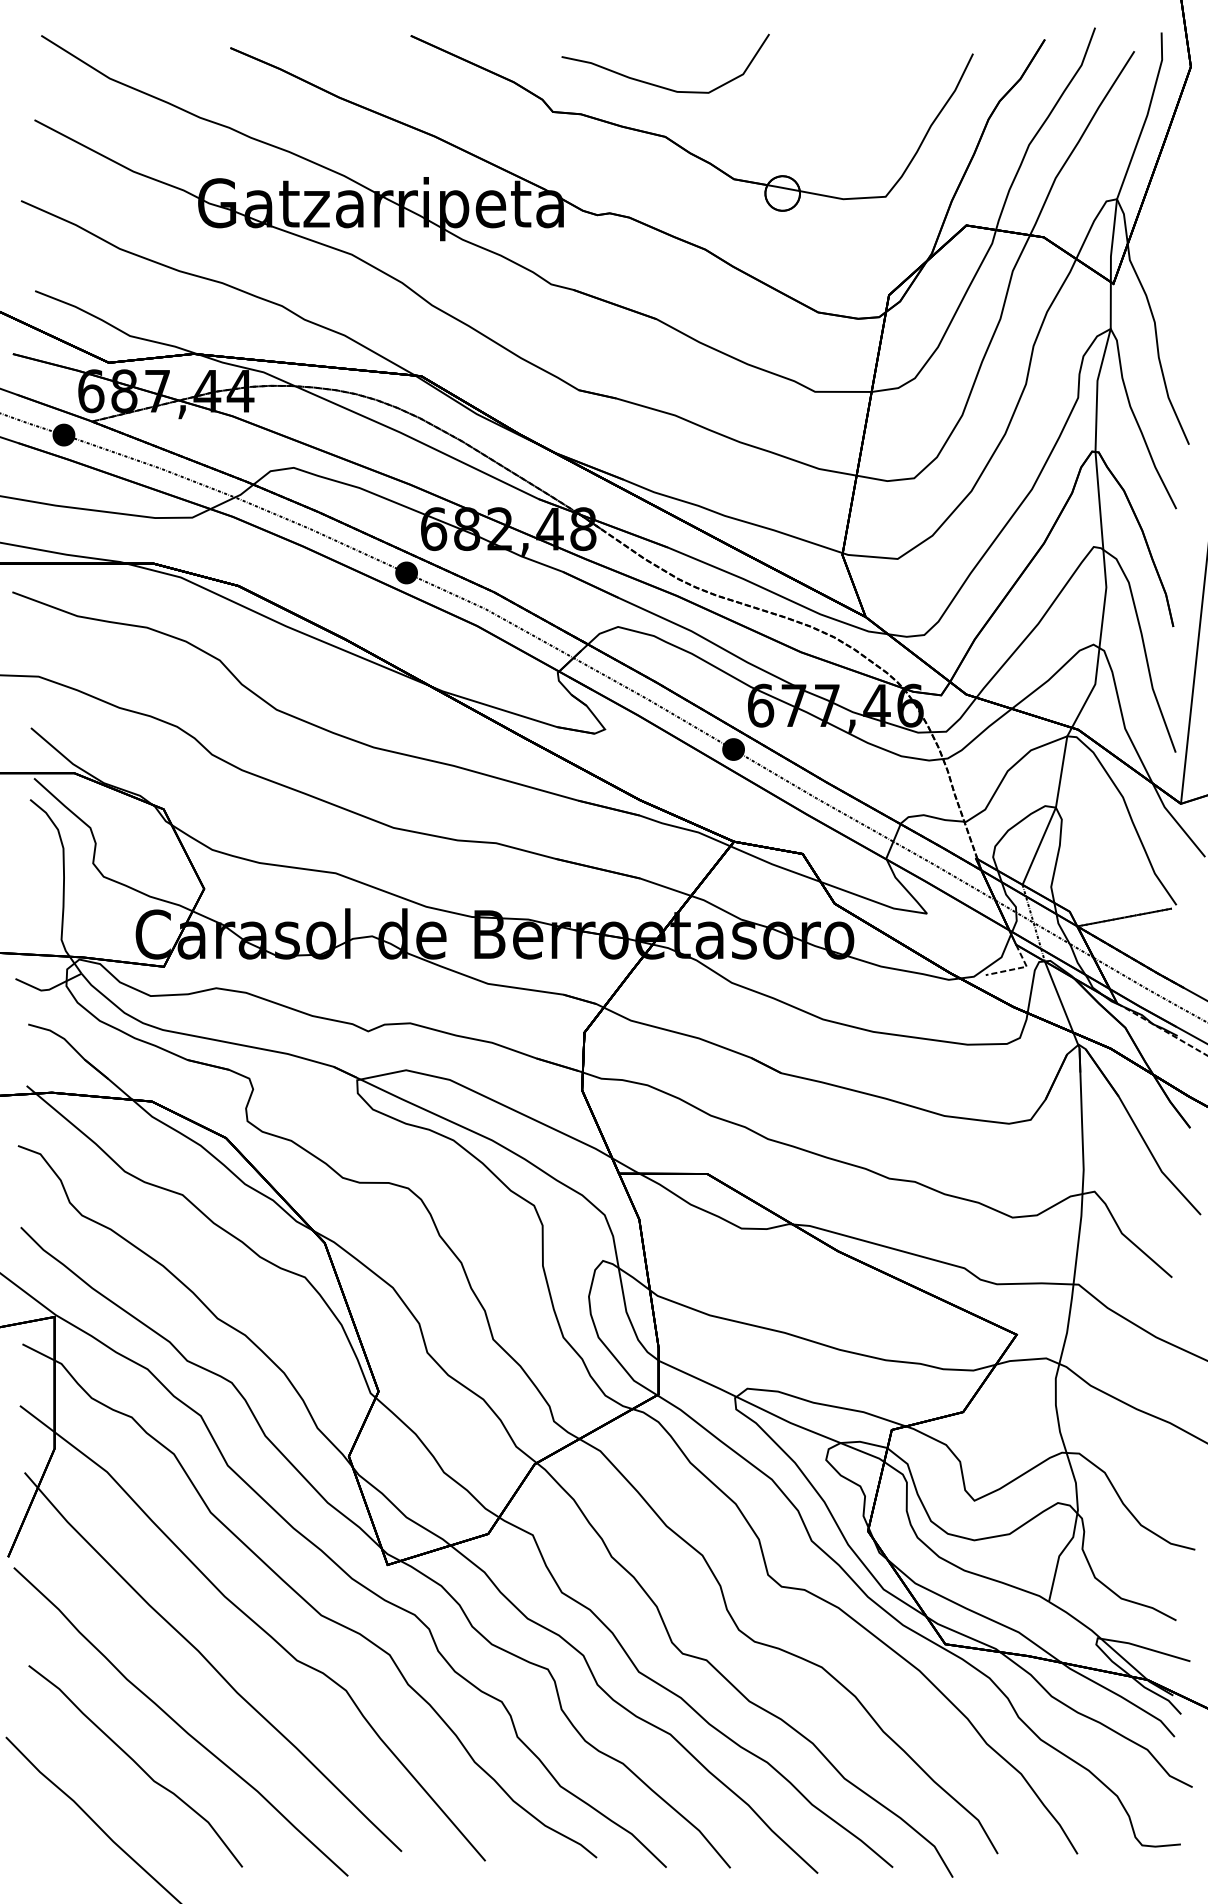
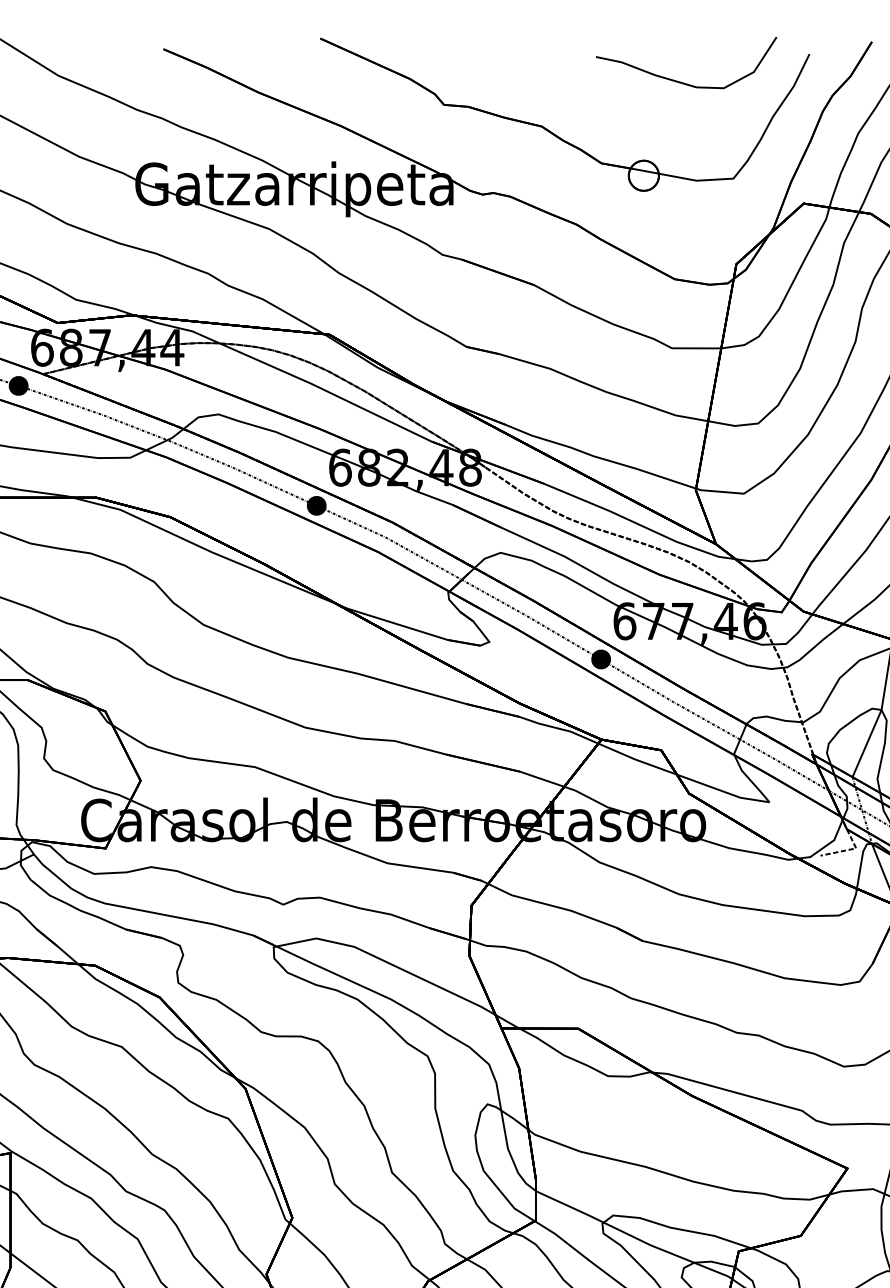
part: (659, 85) -> (681, 81), moved

